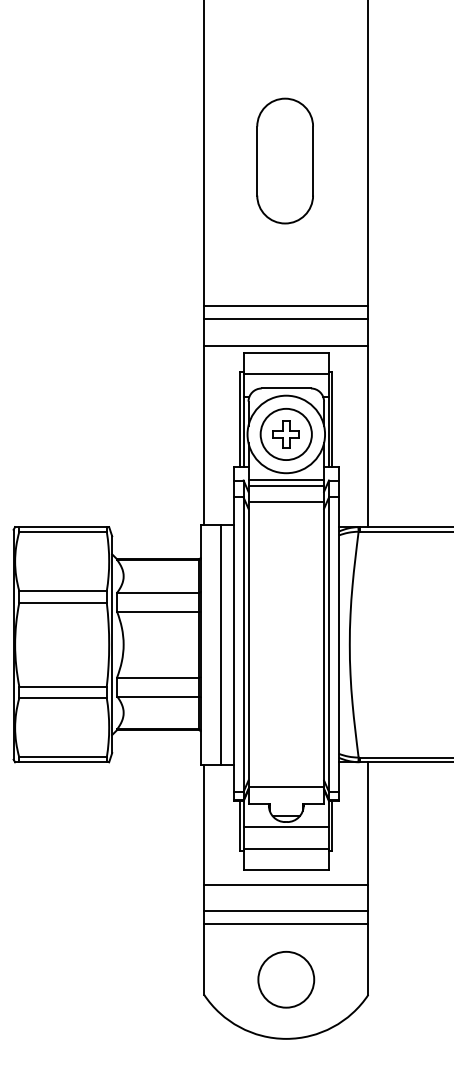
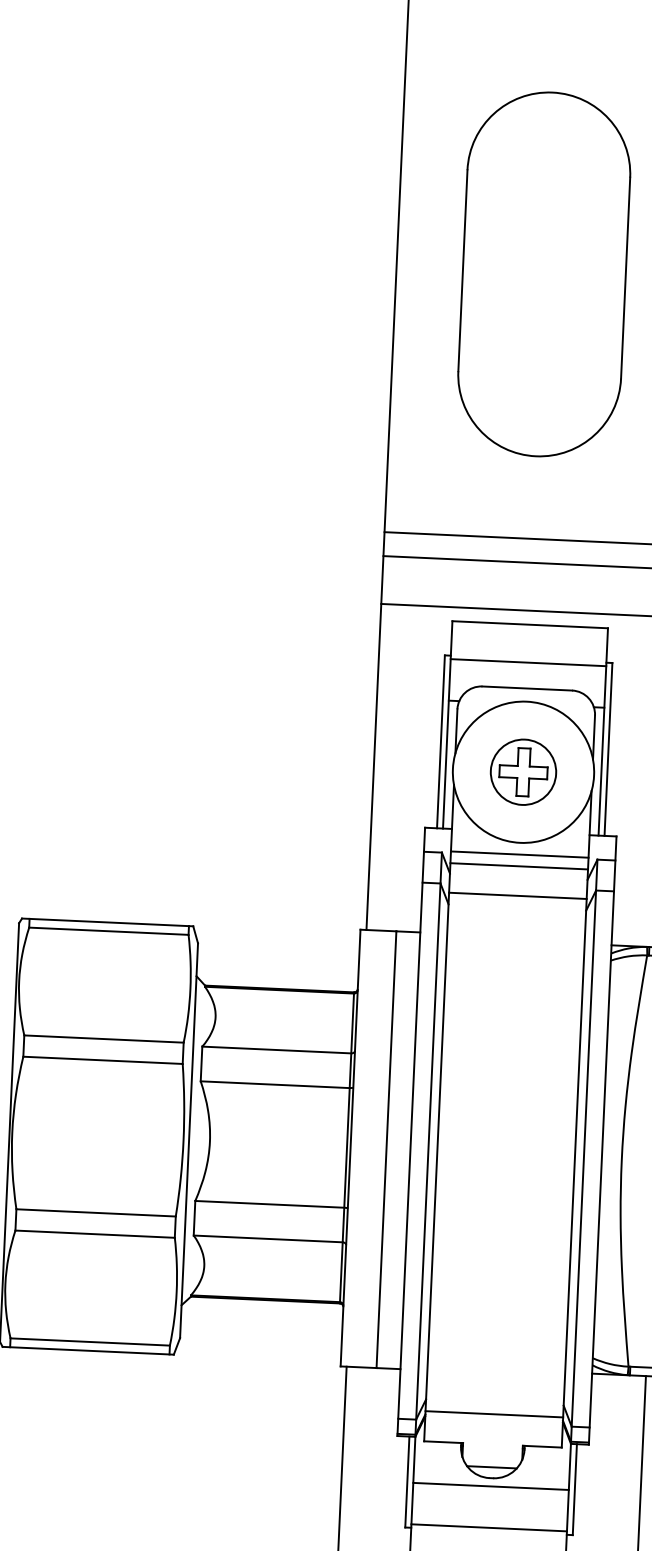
part: (284, 160) -> (542, 273), size x1.6
circle: (285, 434) -> (522, 772), size x0.7

